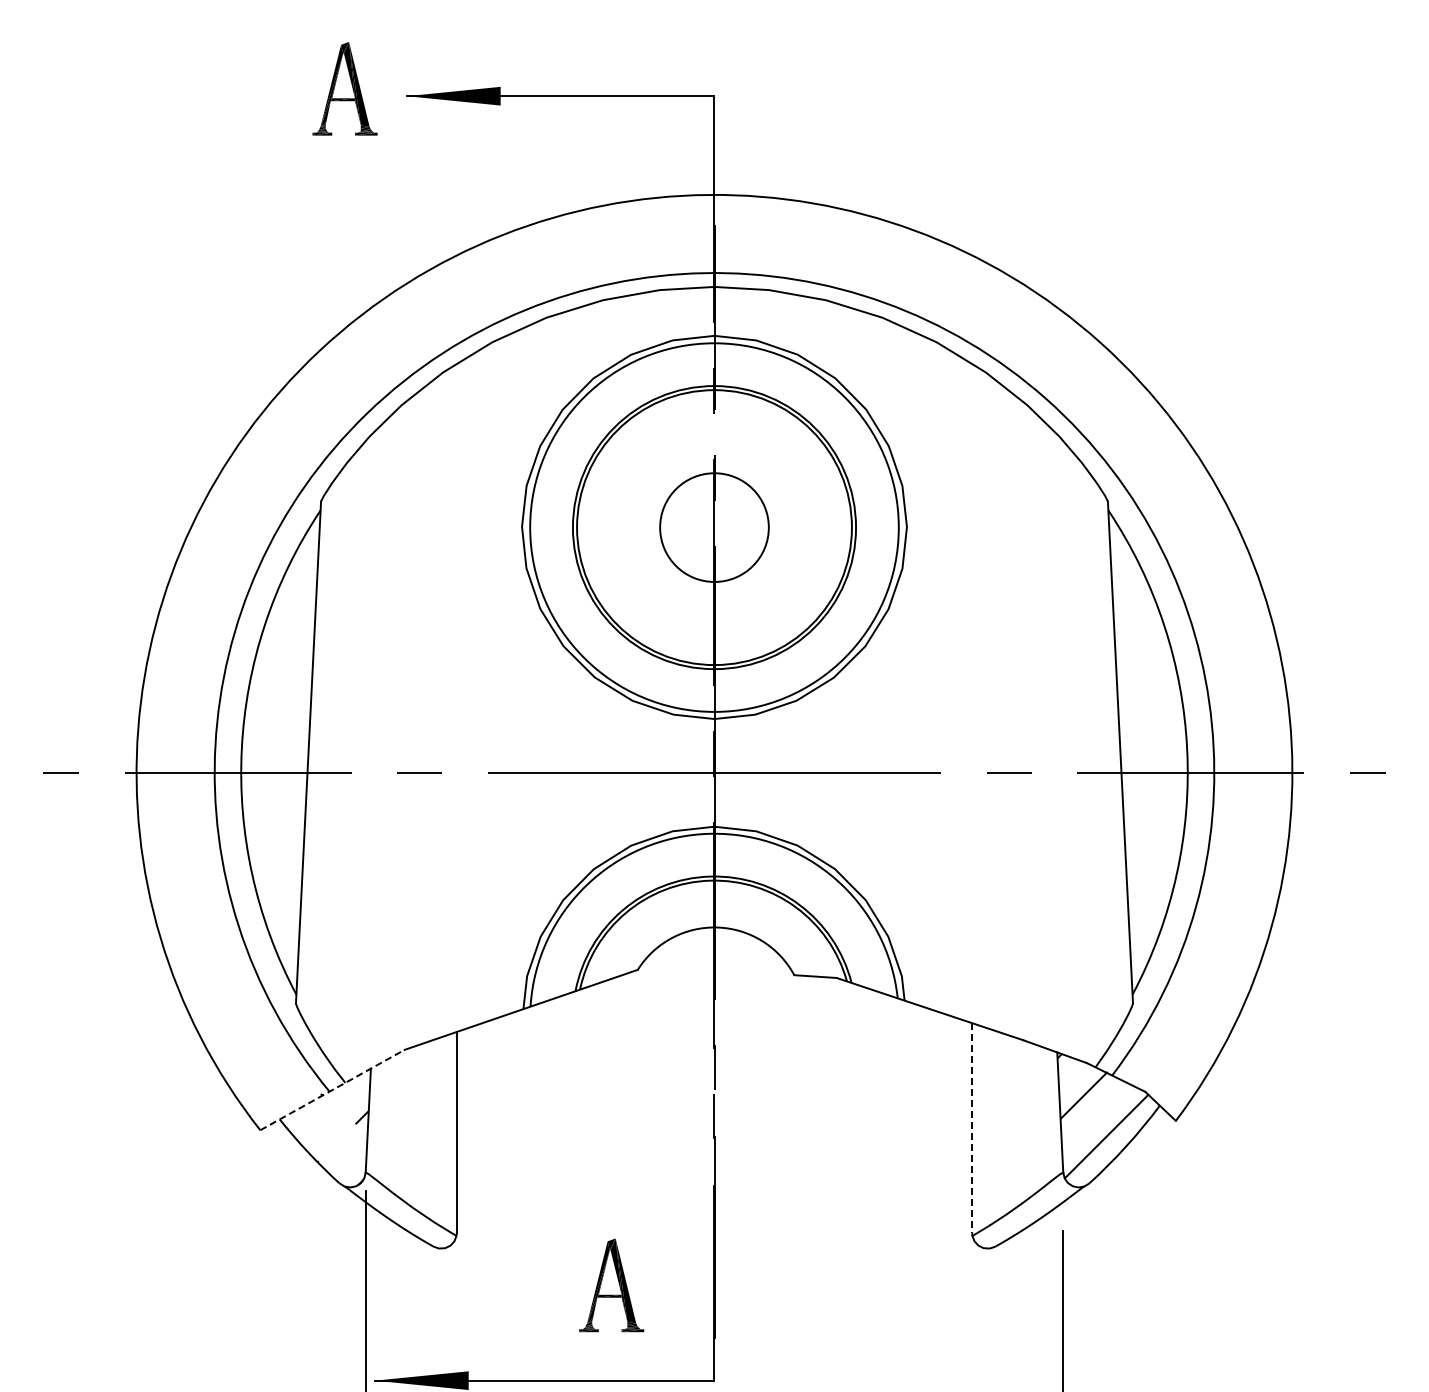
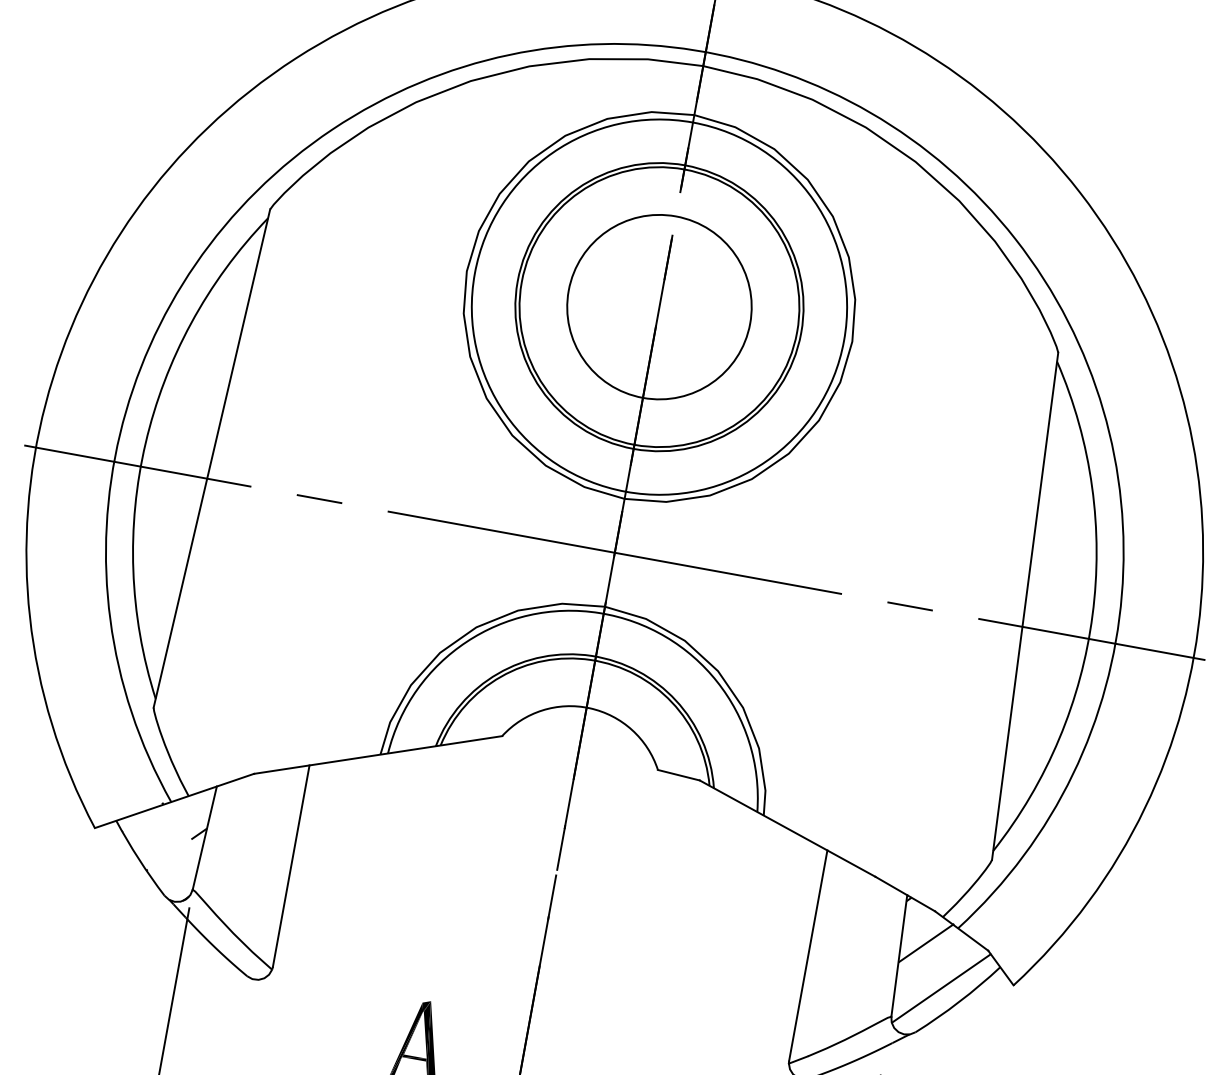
circle: (714, 527) -> (659, 307), size x1.67
line: (332, 1090) -> (174, 801), dashed -> solid
line: (972, 1128) -> (808, 955), dashed -> solid

